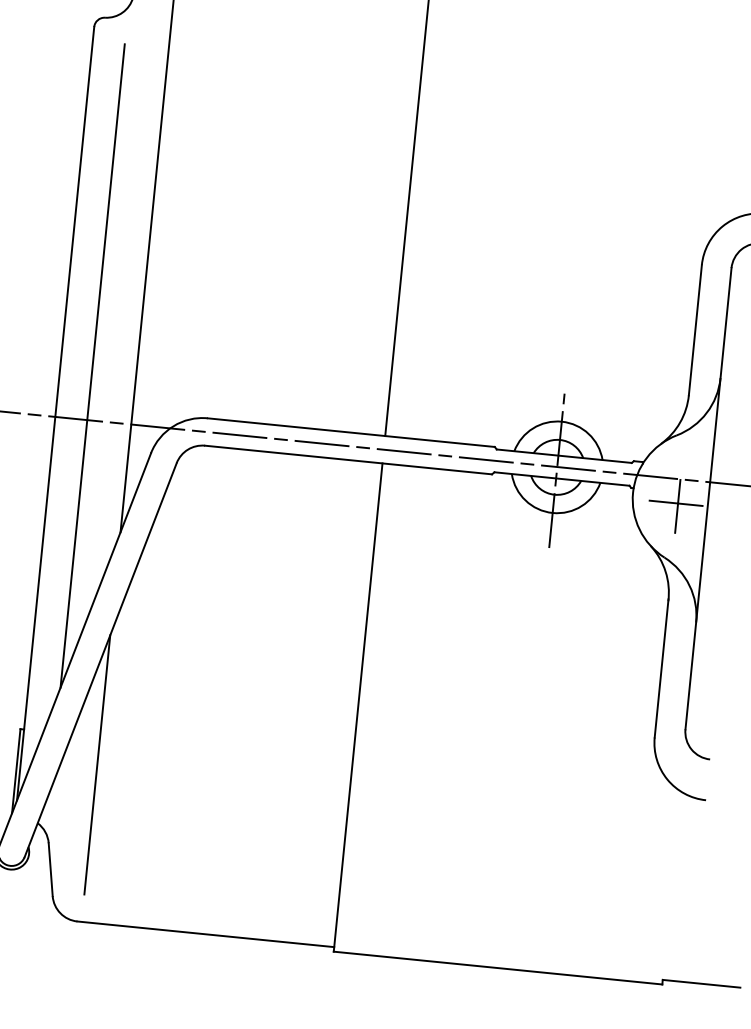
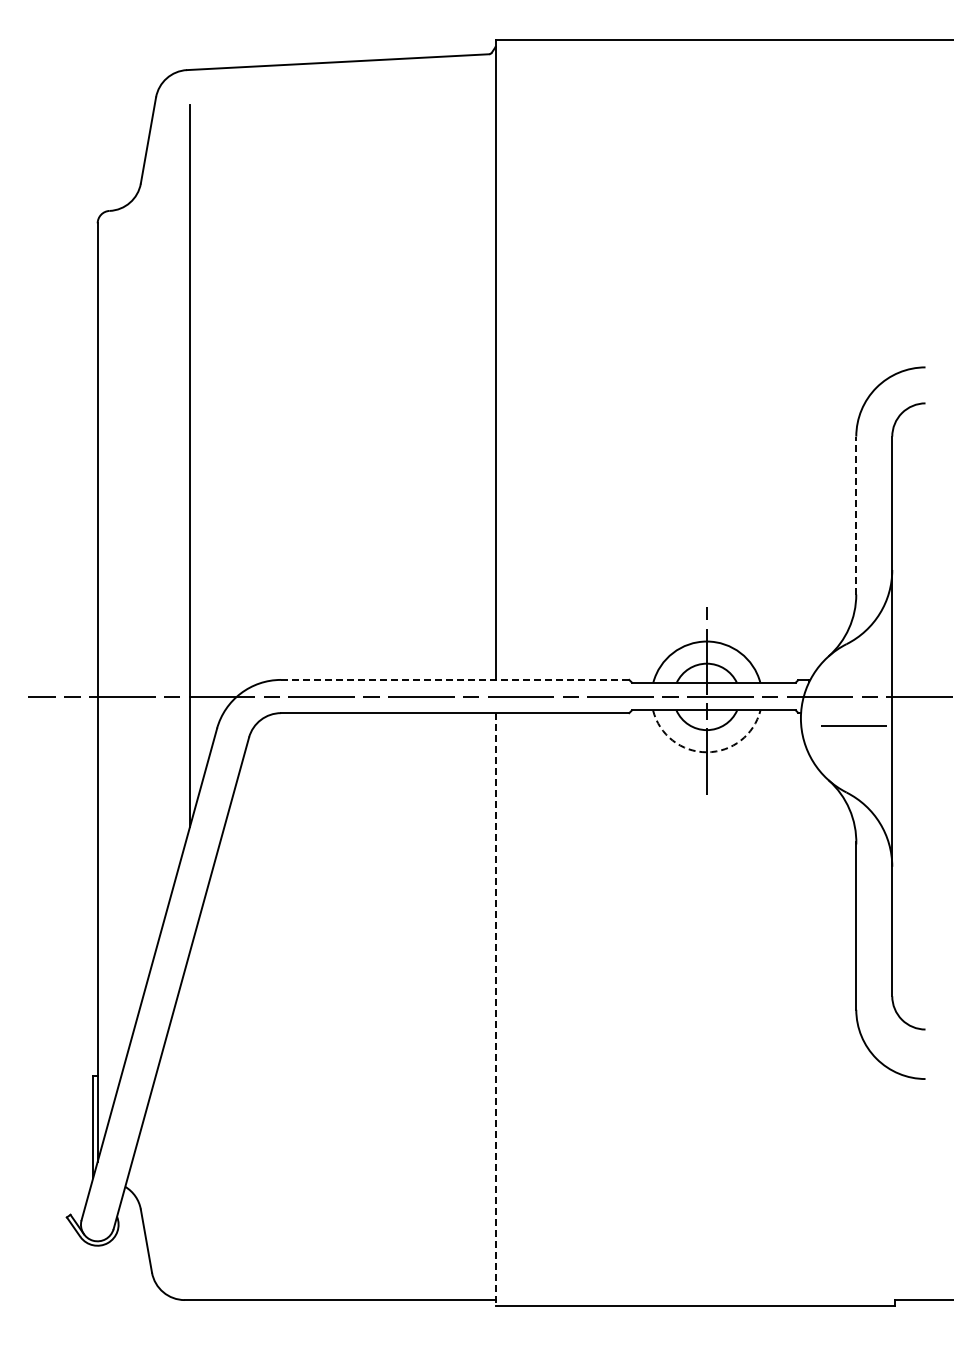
line: (695, 330) -> (856, 515), solid -> dashed
line: (92, 365) -> (136, 630), removed
line: (350, 432) -> (454, 679), solid -> dashed
line: (678, 503) -> (856, 725), removed
arc: (552, 513) -> (706, 752), solid -> dashed
line: (358, 707) -> (496, 1009), solid -> dashed
line: (97, 764) -> (189, 1109), removed

